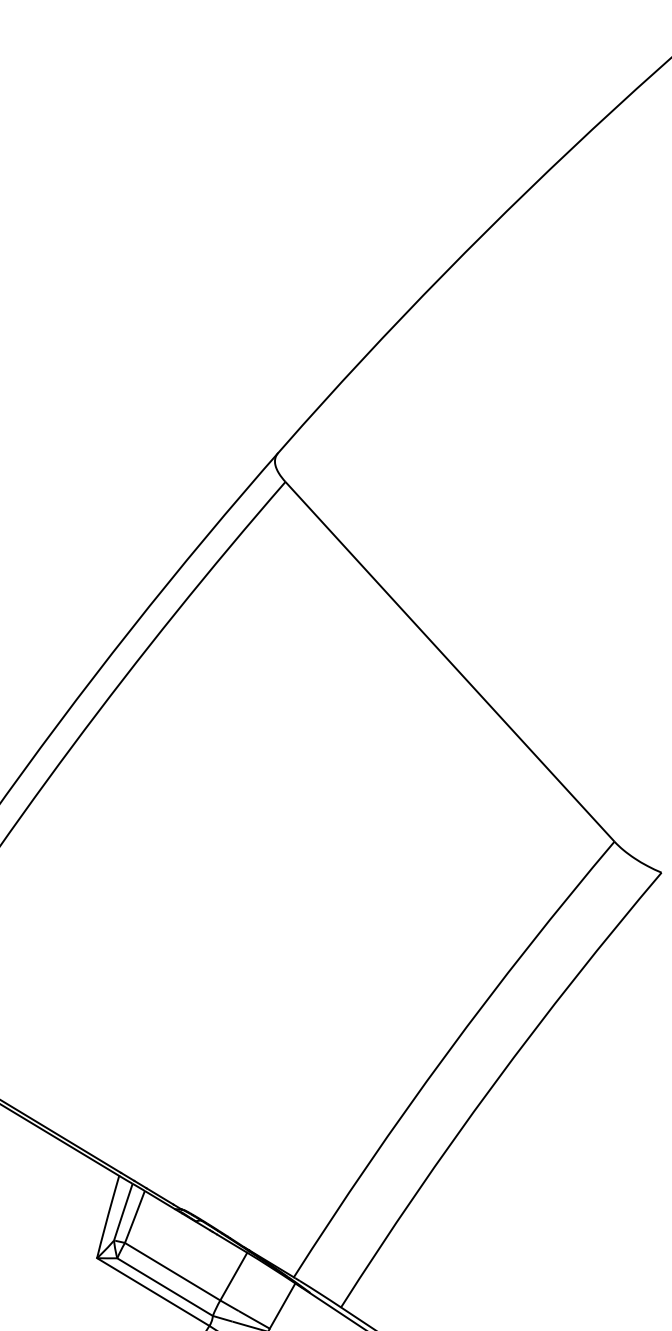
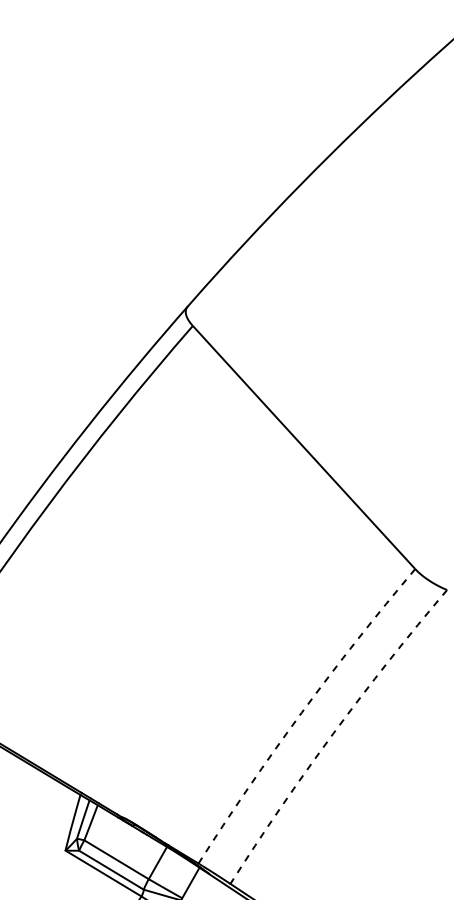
arc: (446, 1053) -> (301, 712), solid -> dashed
arc: (493, 1084) -> (333, 733), solid -> dashed

